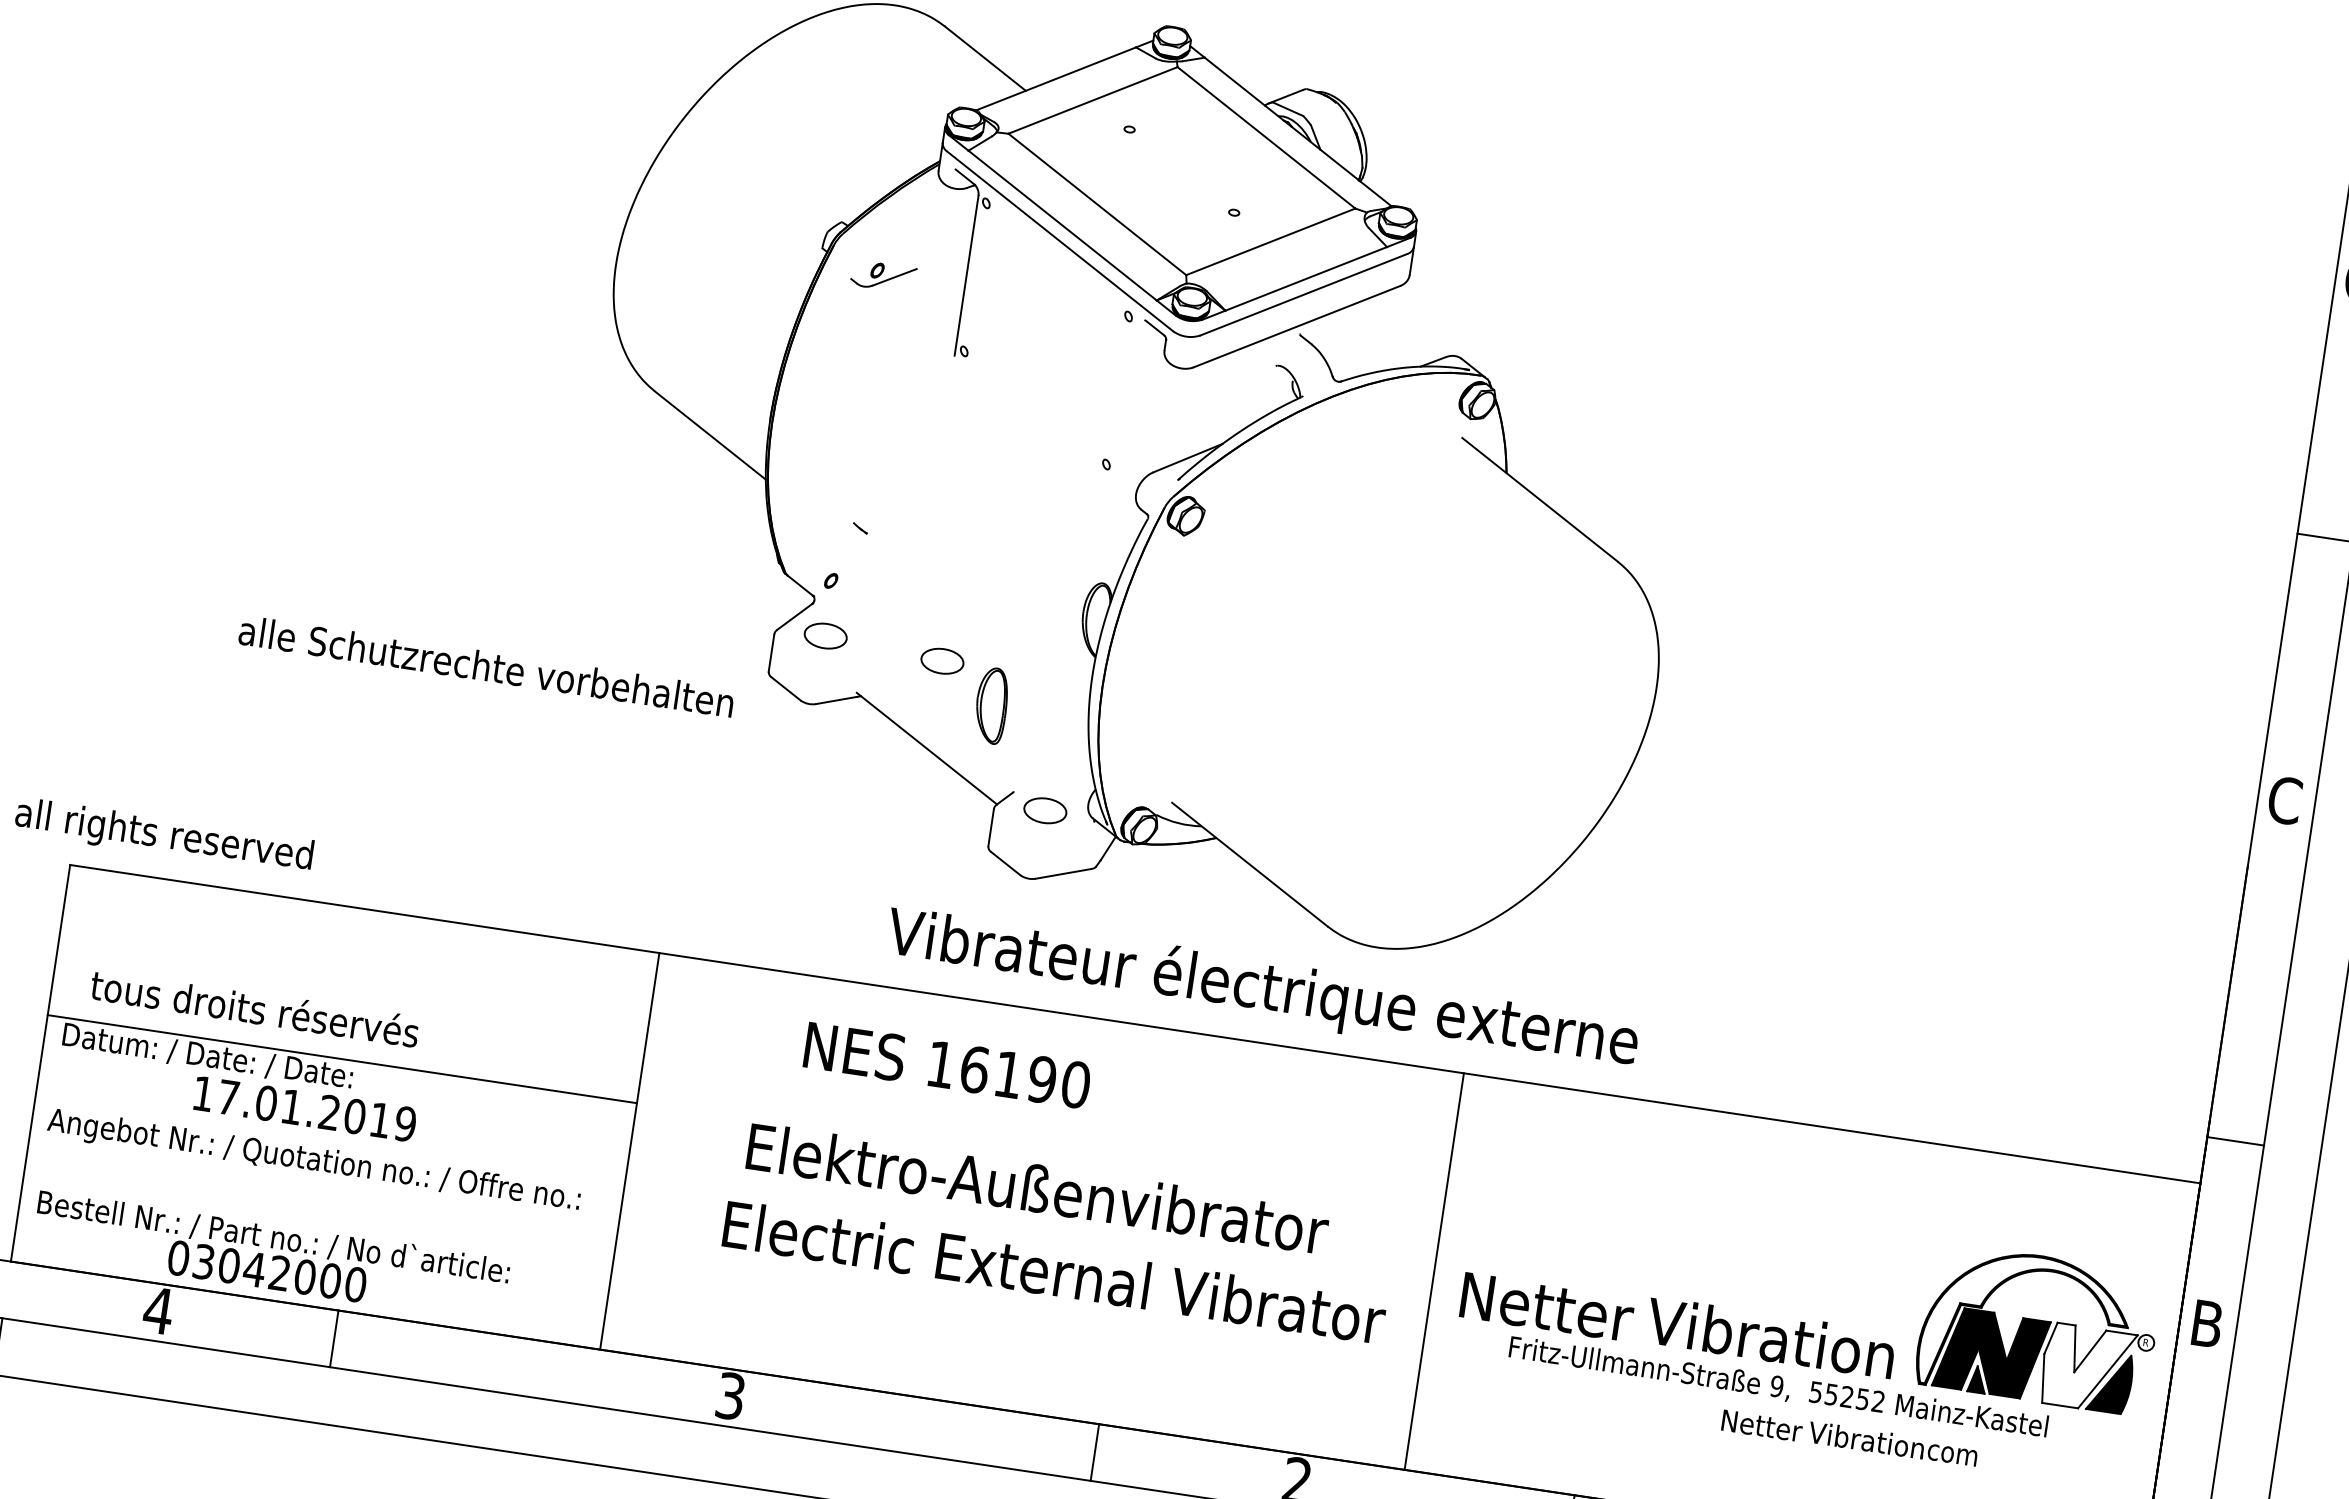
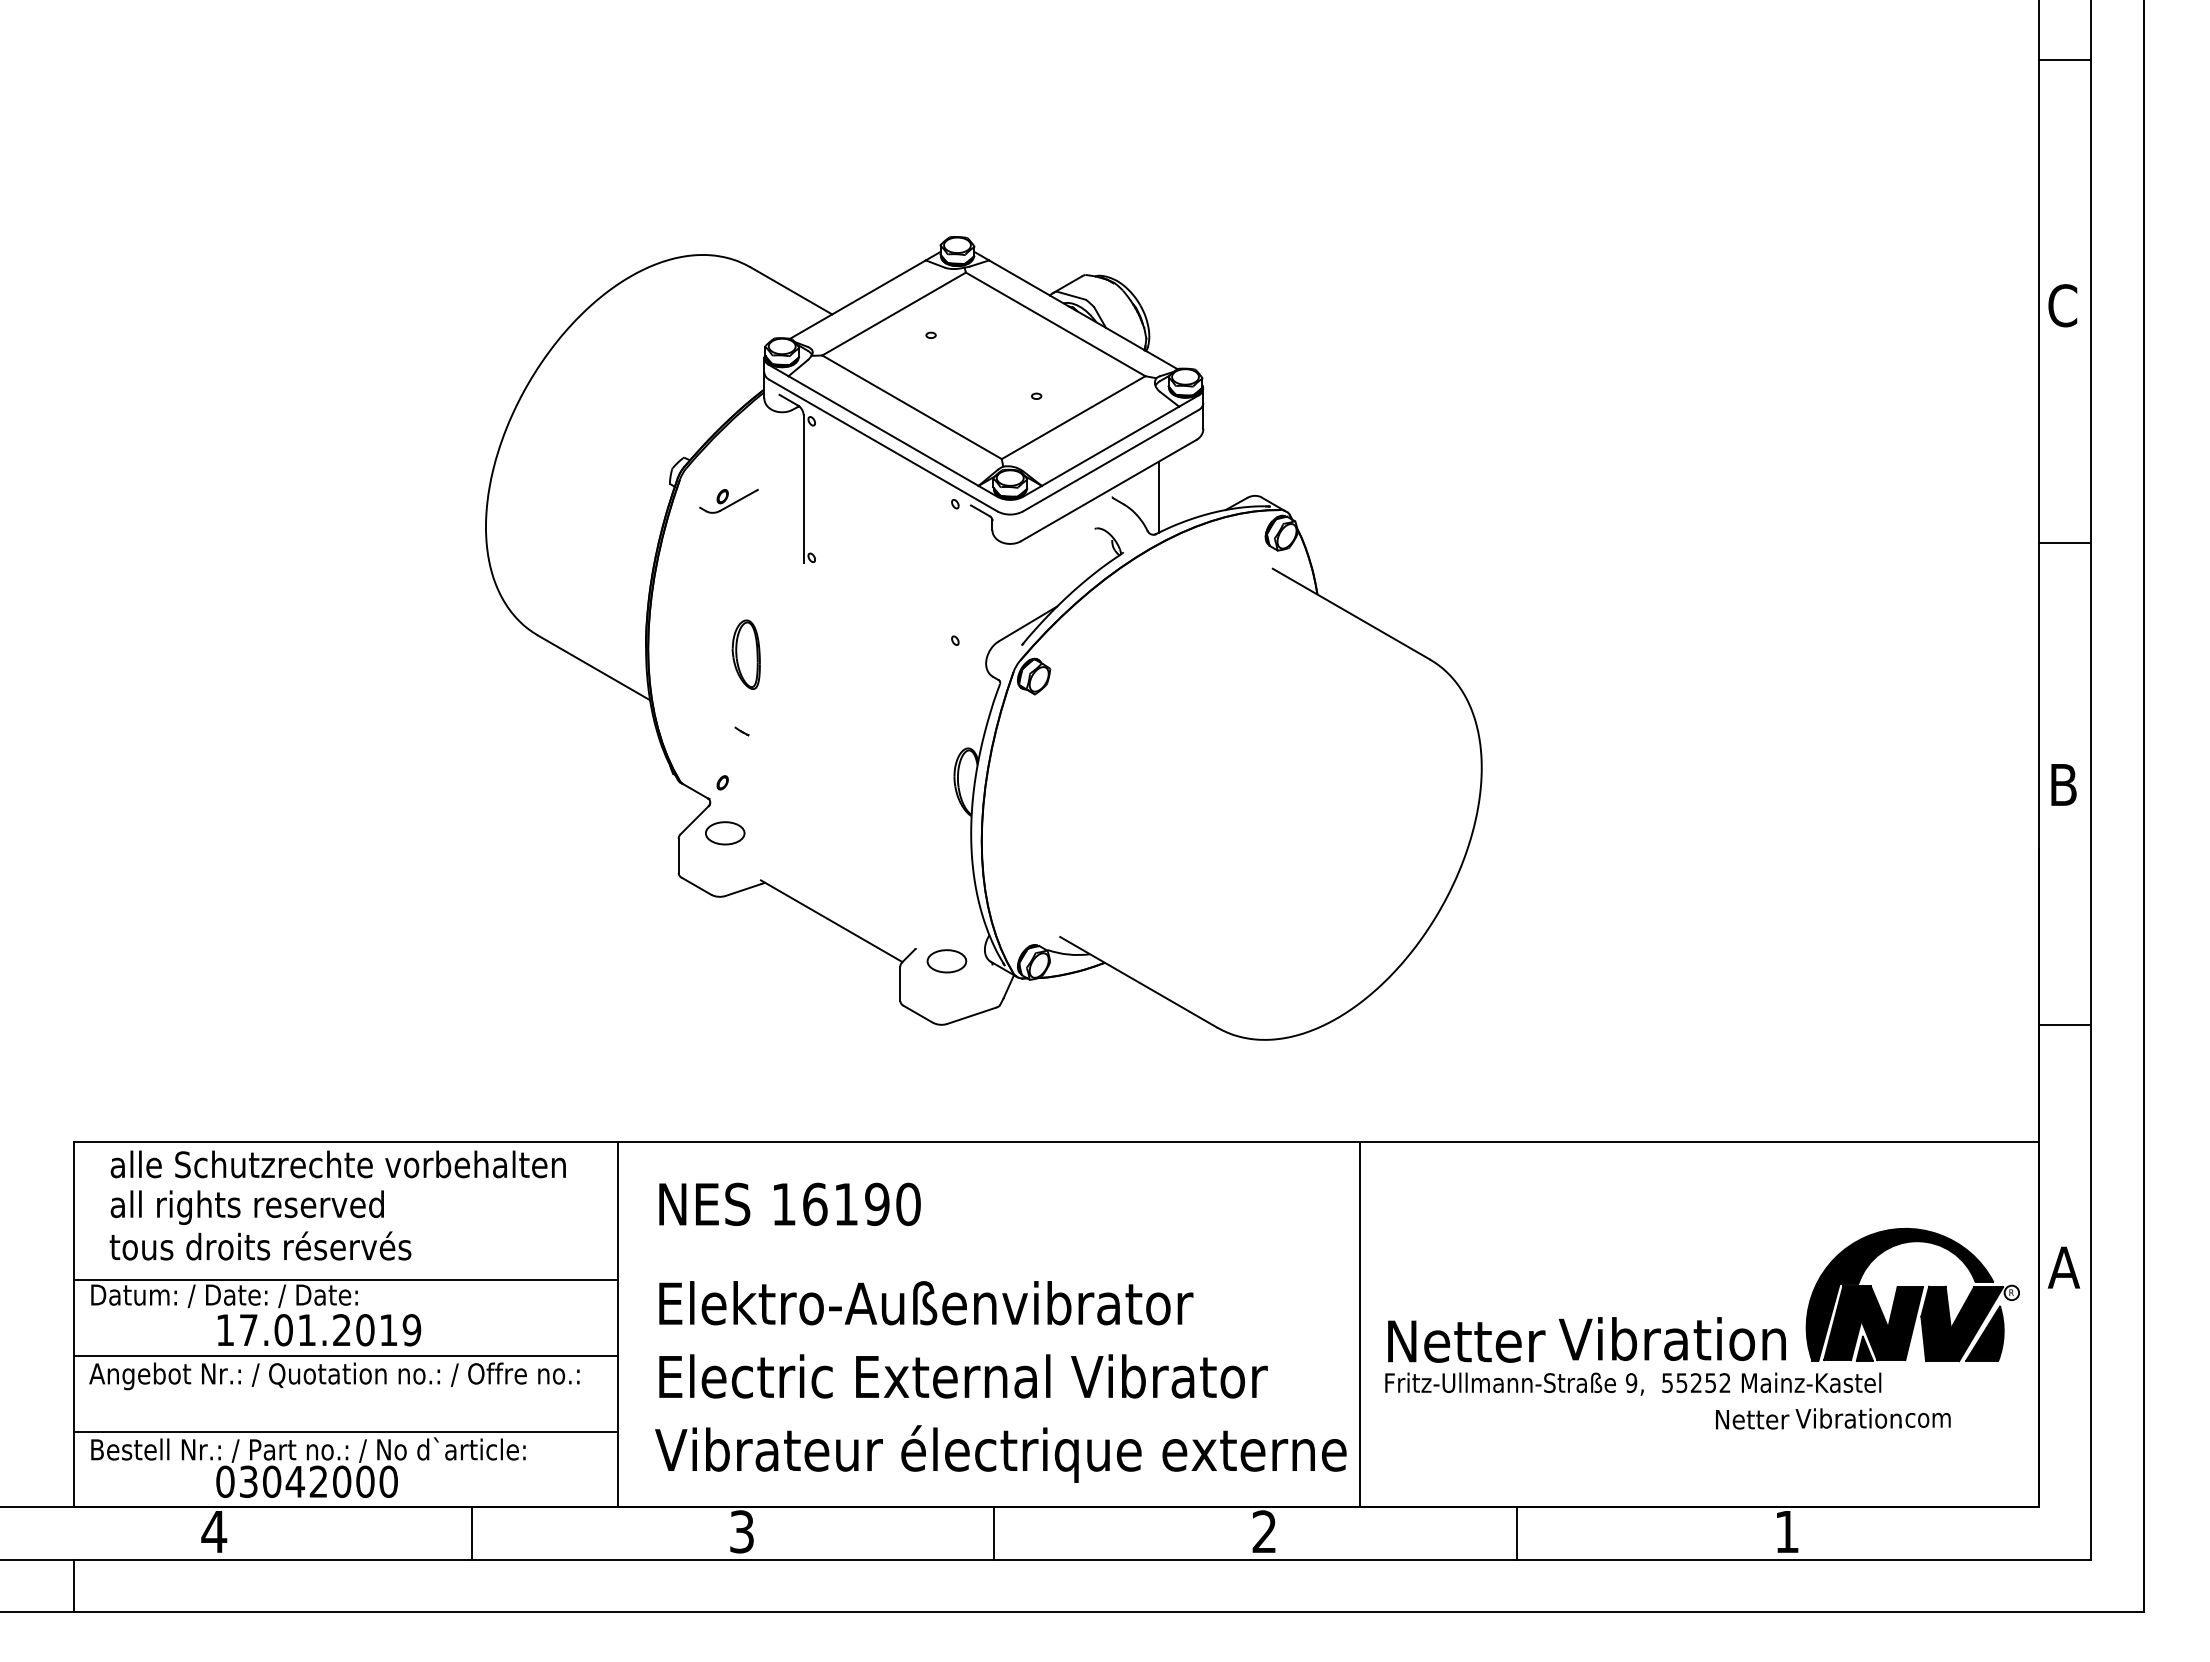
line: (1350, 341) -> (1158, 496), added
part: (941, 661) -> (833, 840), removed
text: (485, 666) -> (337, 1164), moved
part: (990, 705) -> (745, 654), moved
text: (2284, 800) -> (2063, 784), C -> B
text: (163, 836) -> (246, 1207), moved
text: (1262, 989) -> (1000, 1453), moved
text: (947, 1064) -> (789, 1203), moved
line: (329, 1140) -> (345, 1355), added
line: (2235, 1141) -> (2065, 1025), moved
text: (1038, 1189) -> (926, 1303), moved
line: (317, 1223) -> (345, 1431), added
text: (1054, 1272) -> (963, 1376), moved
text: (2206, 1323) -> (2063, 1267), B -> A
fill: (2024, 1326) -> (1899, 1294), added
line: (334, 1338) -> (471, 1533), moved
fill: (2087, 1368) -> (1962, 1323), added
text: (1779, 1387) -> (1633, 1383), moved
text: (1850, 1437) -> (1833, 1418), moved
line: (1095, 1452) -> (994, 1533), moved

